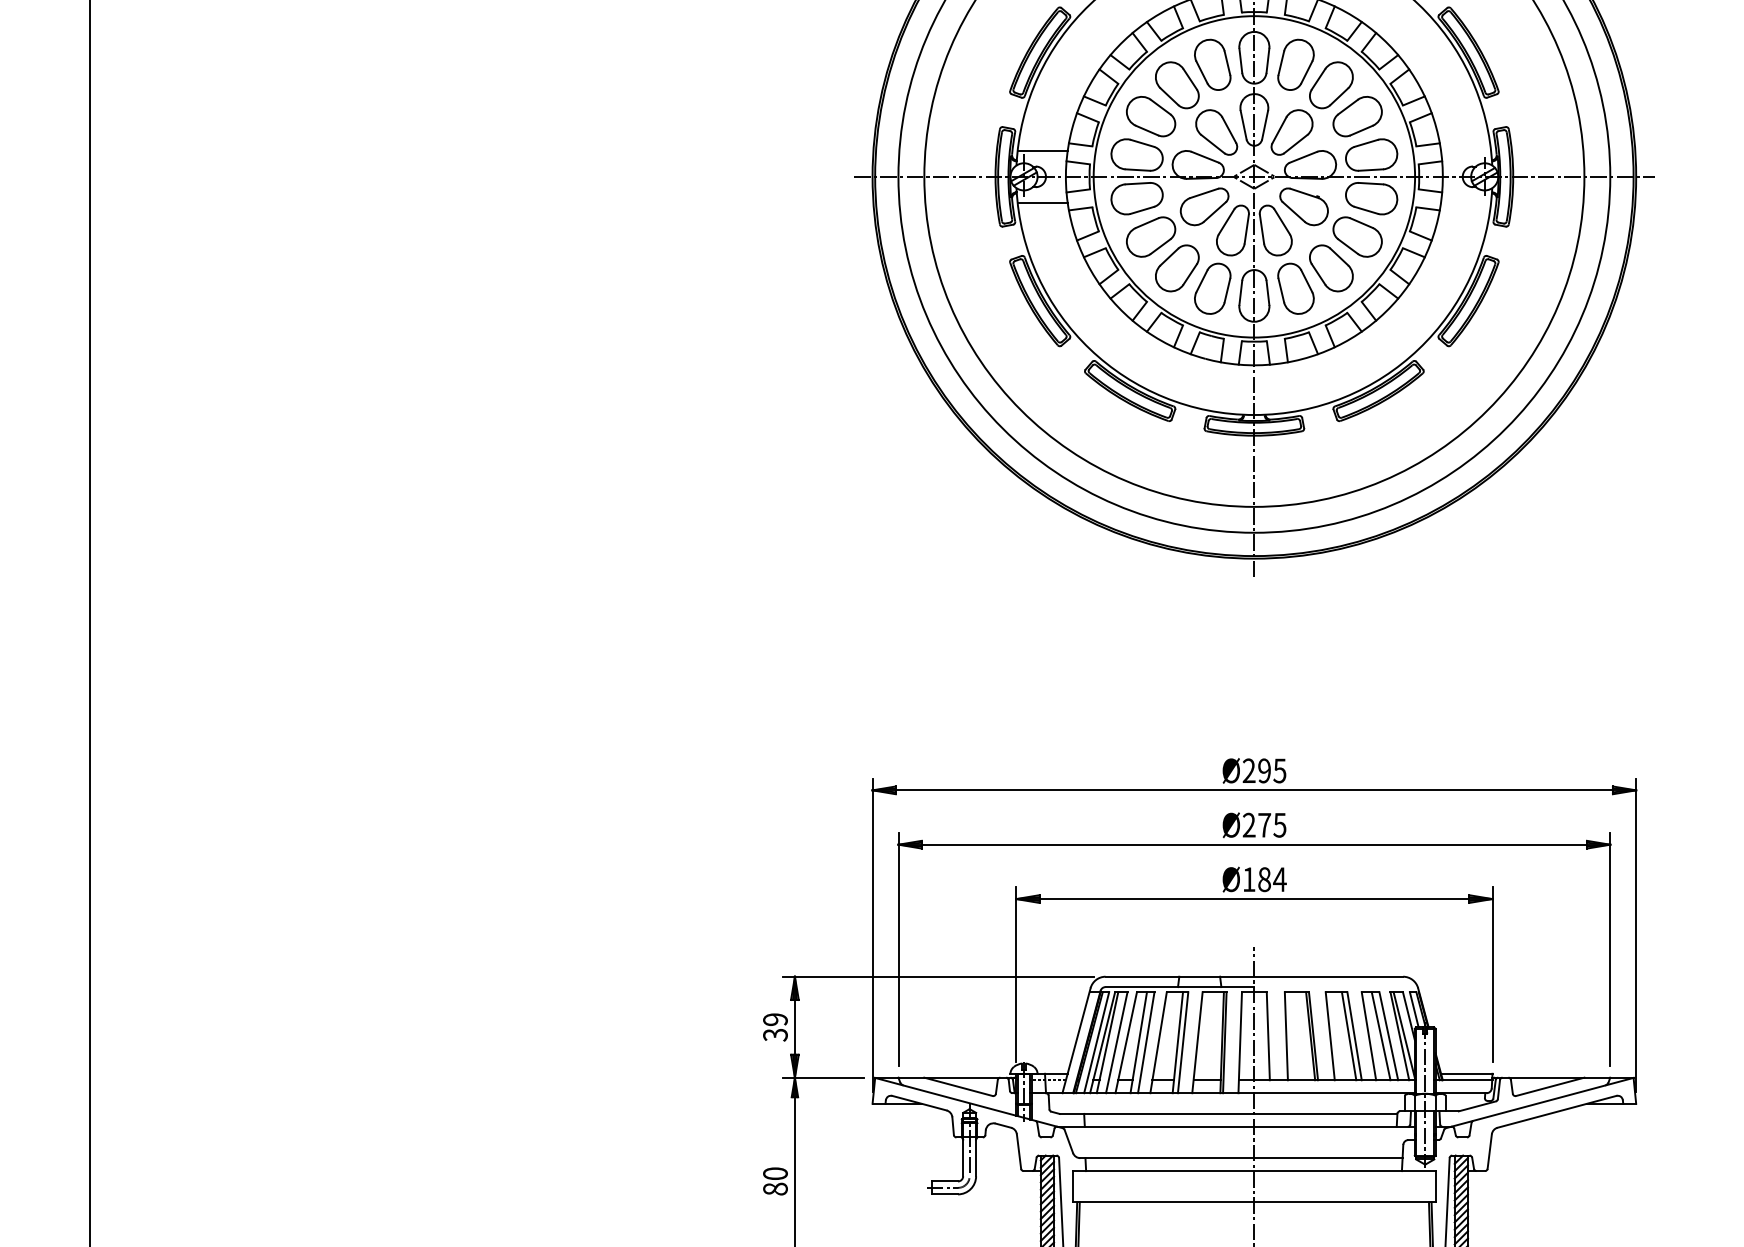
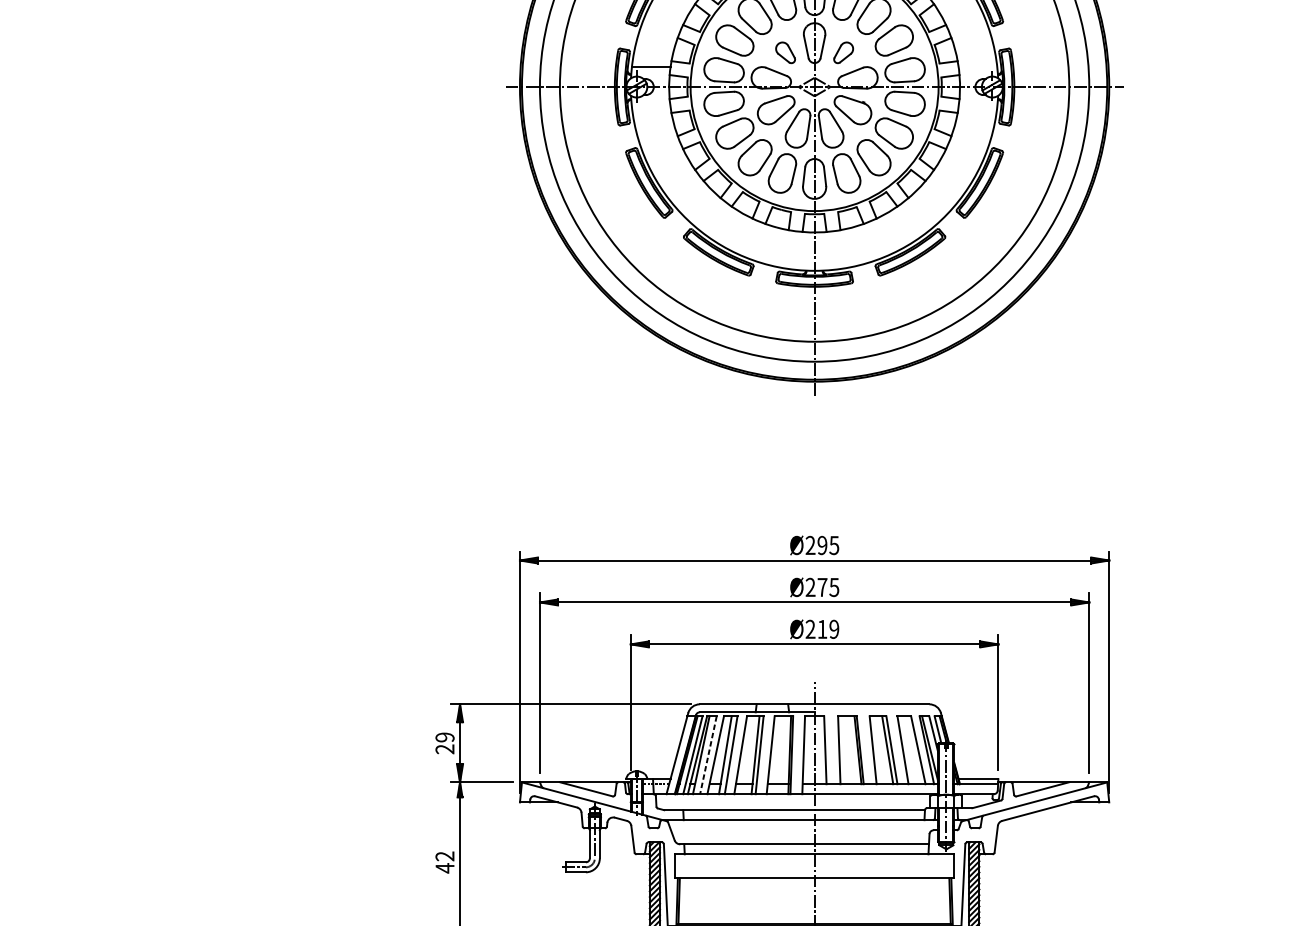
part: (1216, 132) -> (785, 52), size x0.6
part: (1291, 132) -> (843, 52), size x0.6
line: (1042, 202) -> (651, 106), removed
text: (1264, 879) -> (822, 629), Ø184 -> Ø219
text: (775, 1034) -> (445, 748), 39 -> 29
line: (1380, 1036) -> (911, 750), removed
line: (1116, 1042) -> (708, 755), solid -> dashed
text: (775, 1181) -> (445, 862), 80 -> 42

